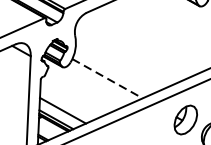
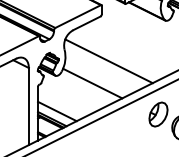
line: (127, 52) -> (108, 61), added
line: (108, 78) -> (93, 83), dashed -> solid

